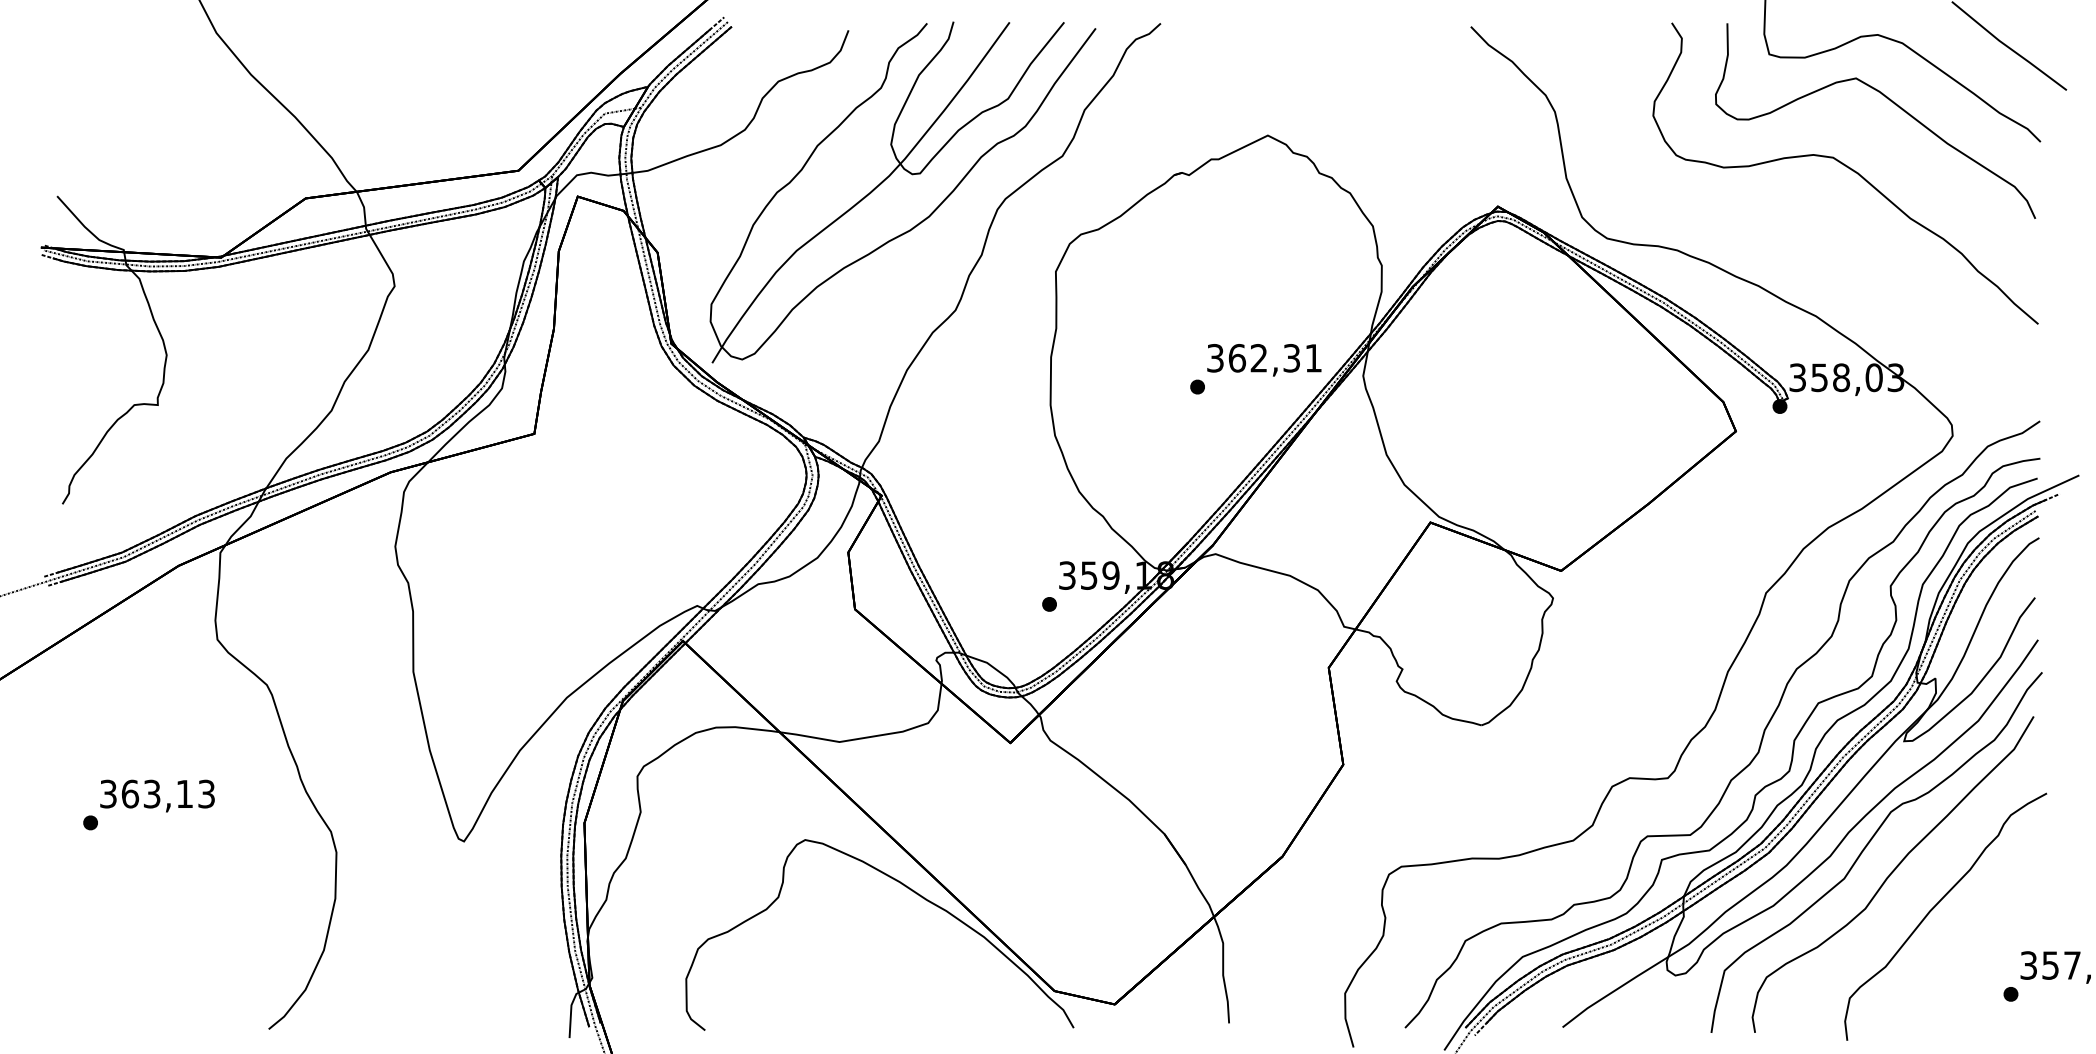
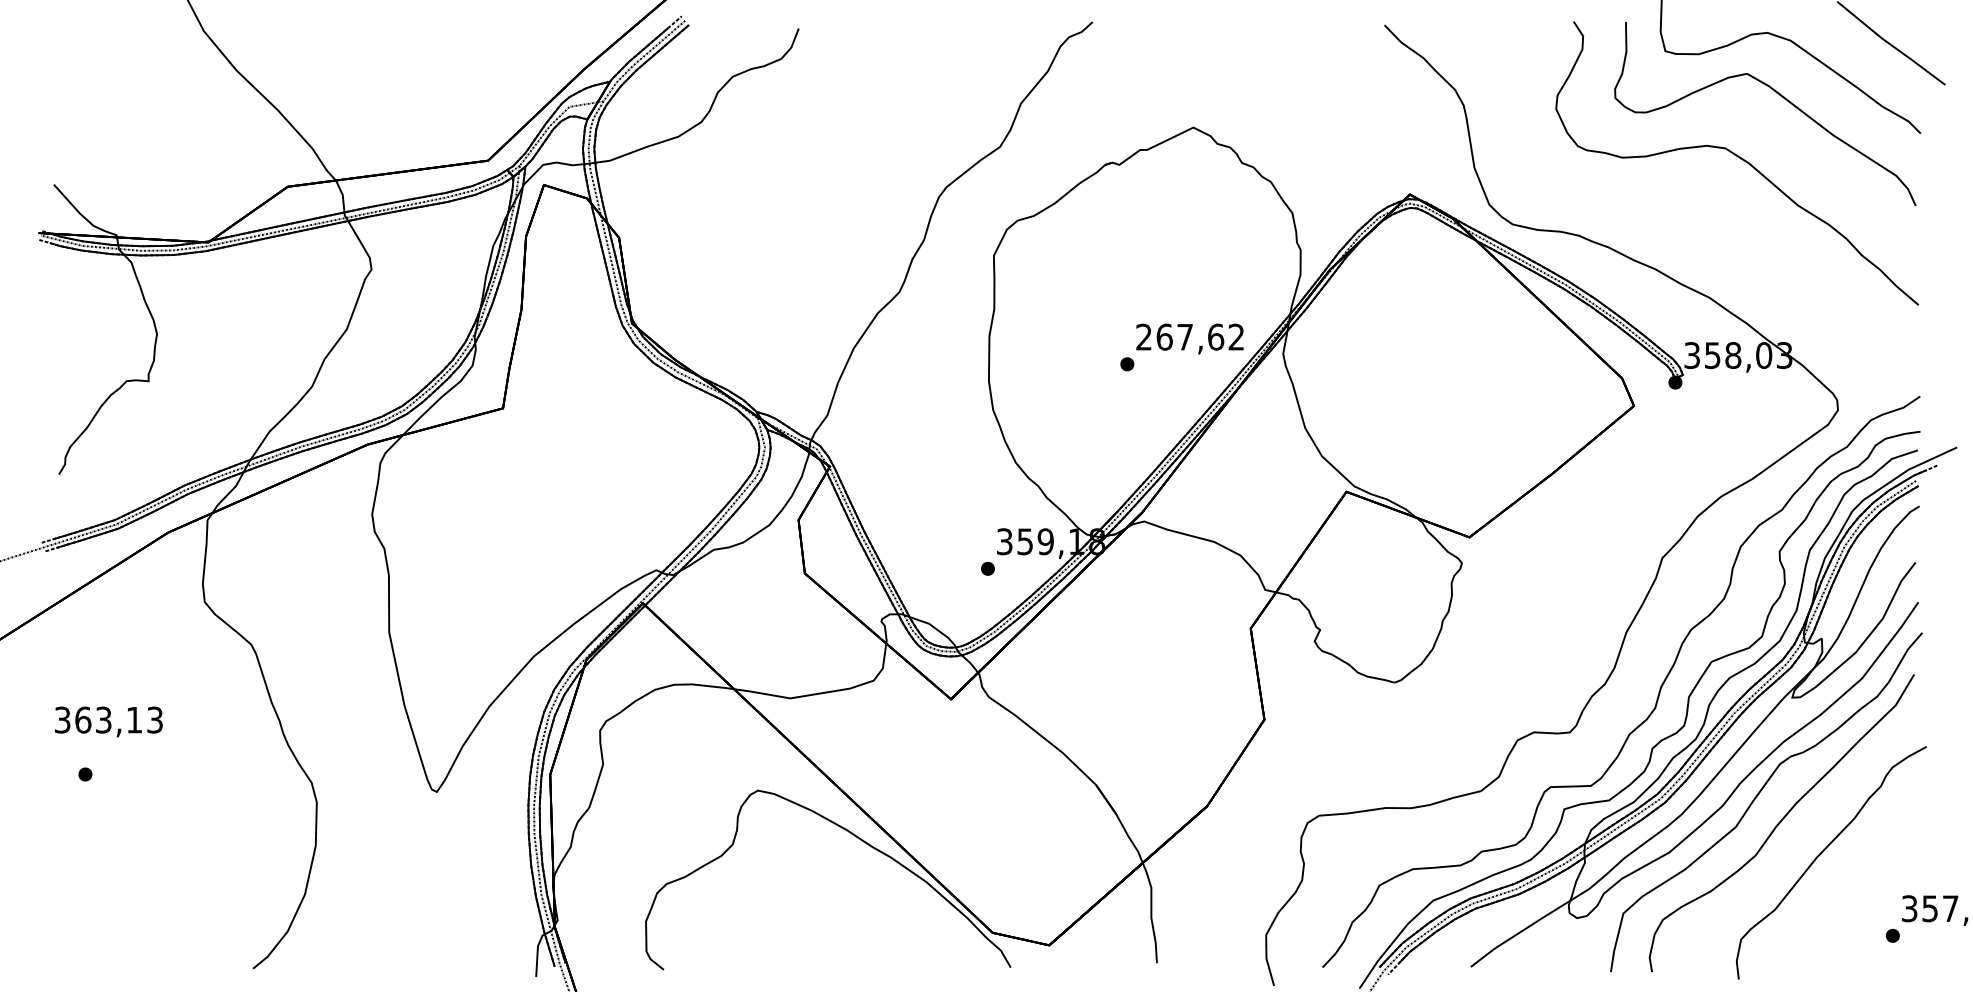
part: (910, 174) -> (857, 164), removed
text: (1264, 358) -> (1190, 337), 362,31 -> 267,62
text: (157, 795) -> (108, 721), moved

